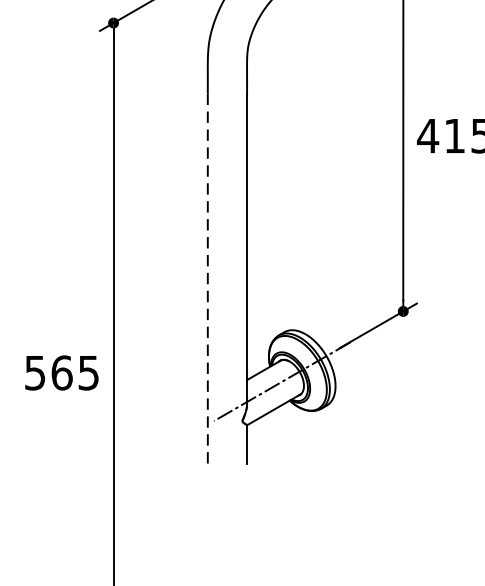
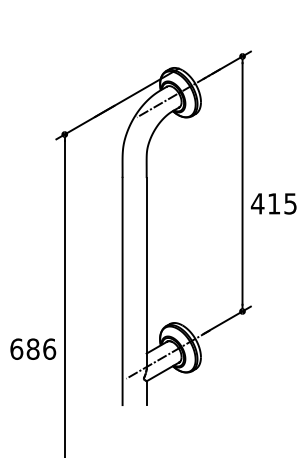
line: (207, 278) -> (122, 291), dashed -> solid
text: (62, 371) -> (33, 348), 565 -> 686

